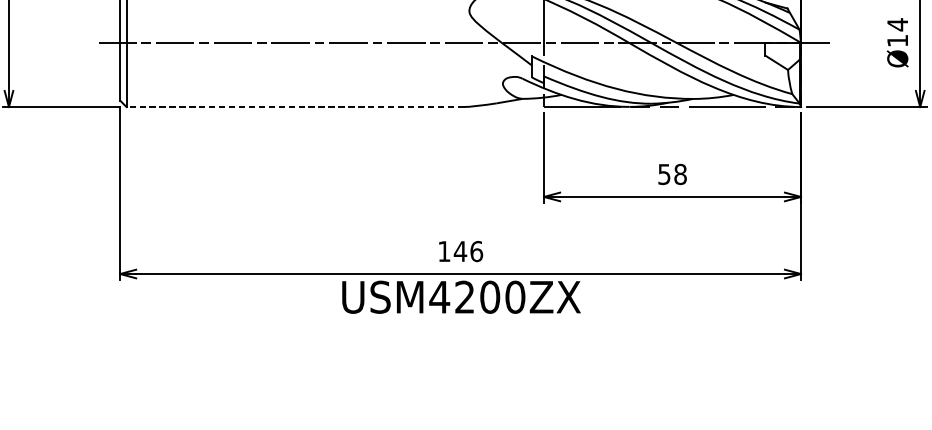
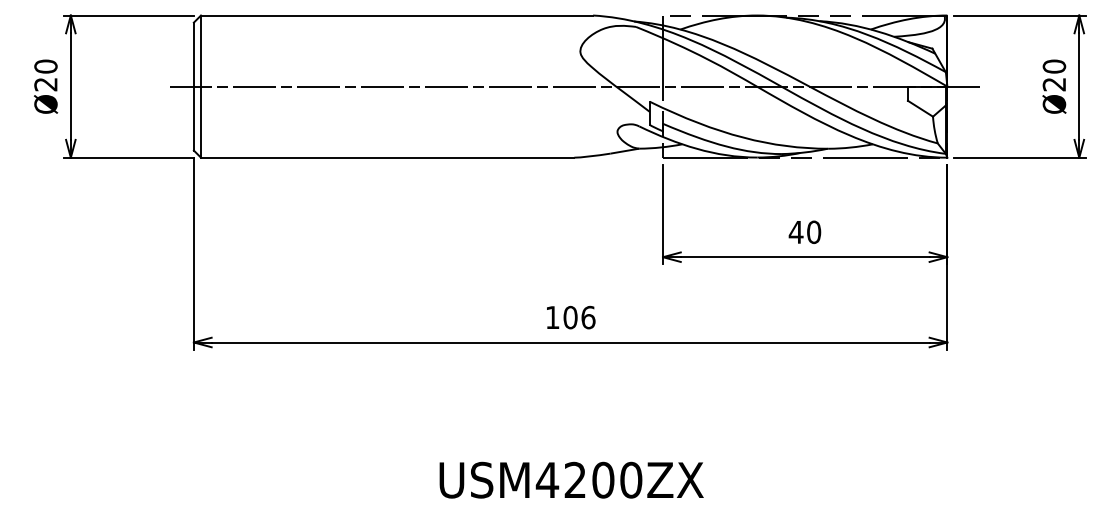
text: (897, 32) -> (1054, 75), Ø14 -> Ø20
line: (295, 106) -> (387, 157), dashed -> solid
text: (671, 174) -> (804, 232), 58 -> 40
text: (460, 251) -> (570, 317), 146 -> 106
text: (461, 296) -> (571, 479), moved

